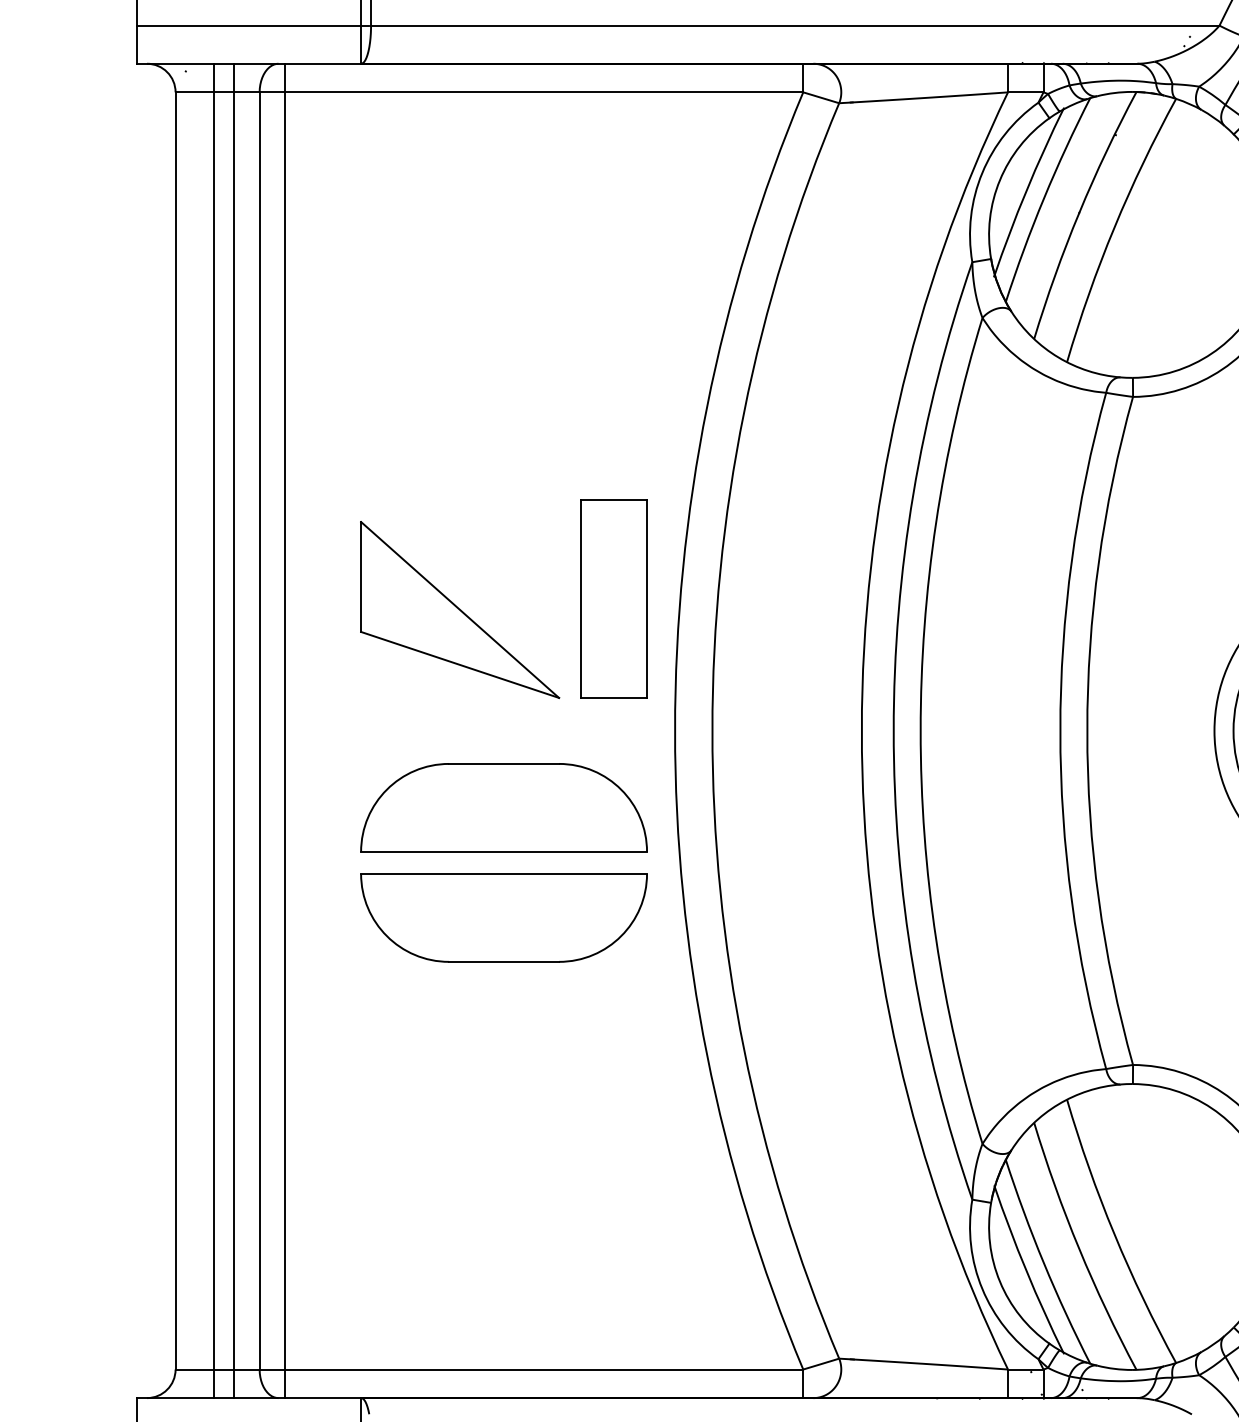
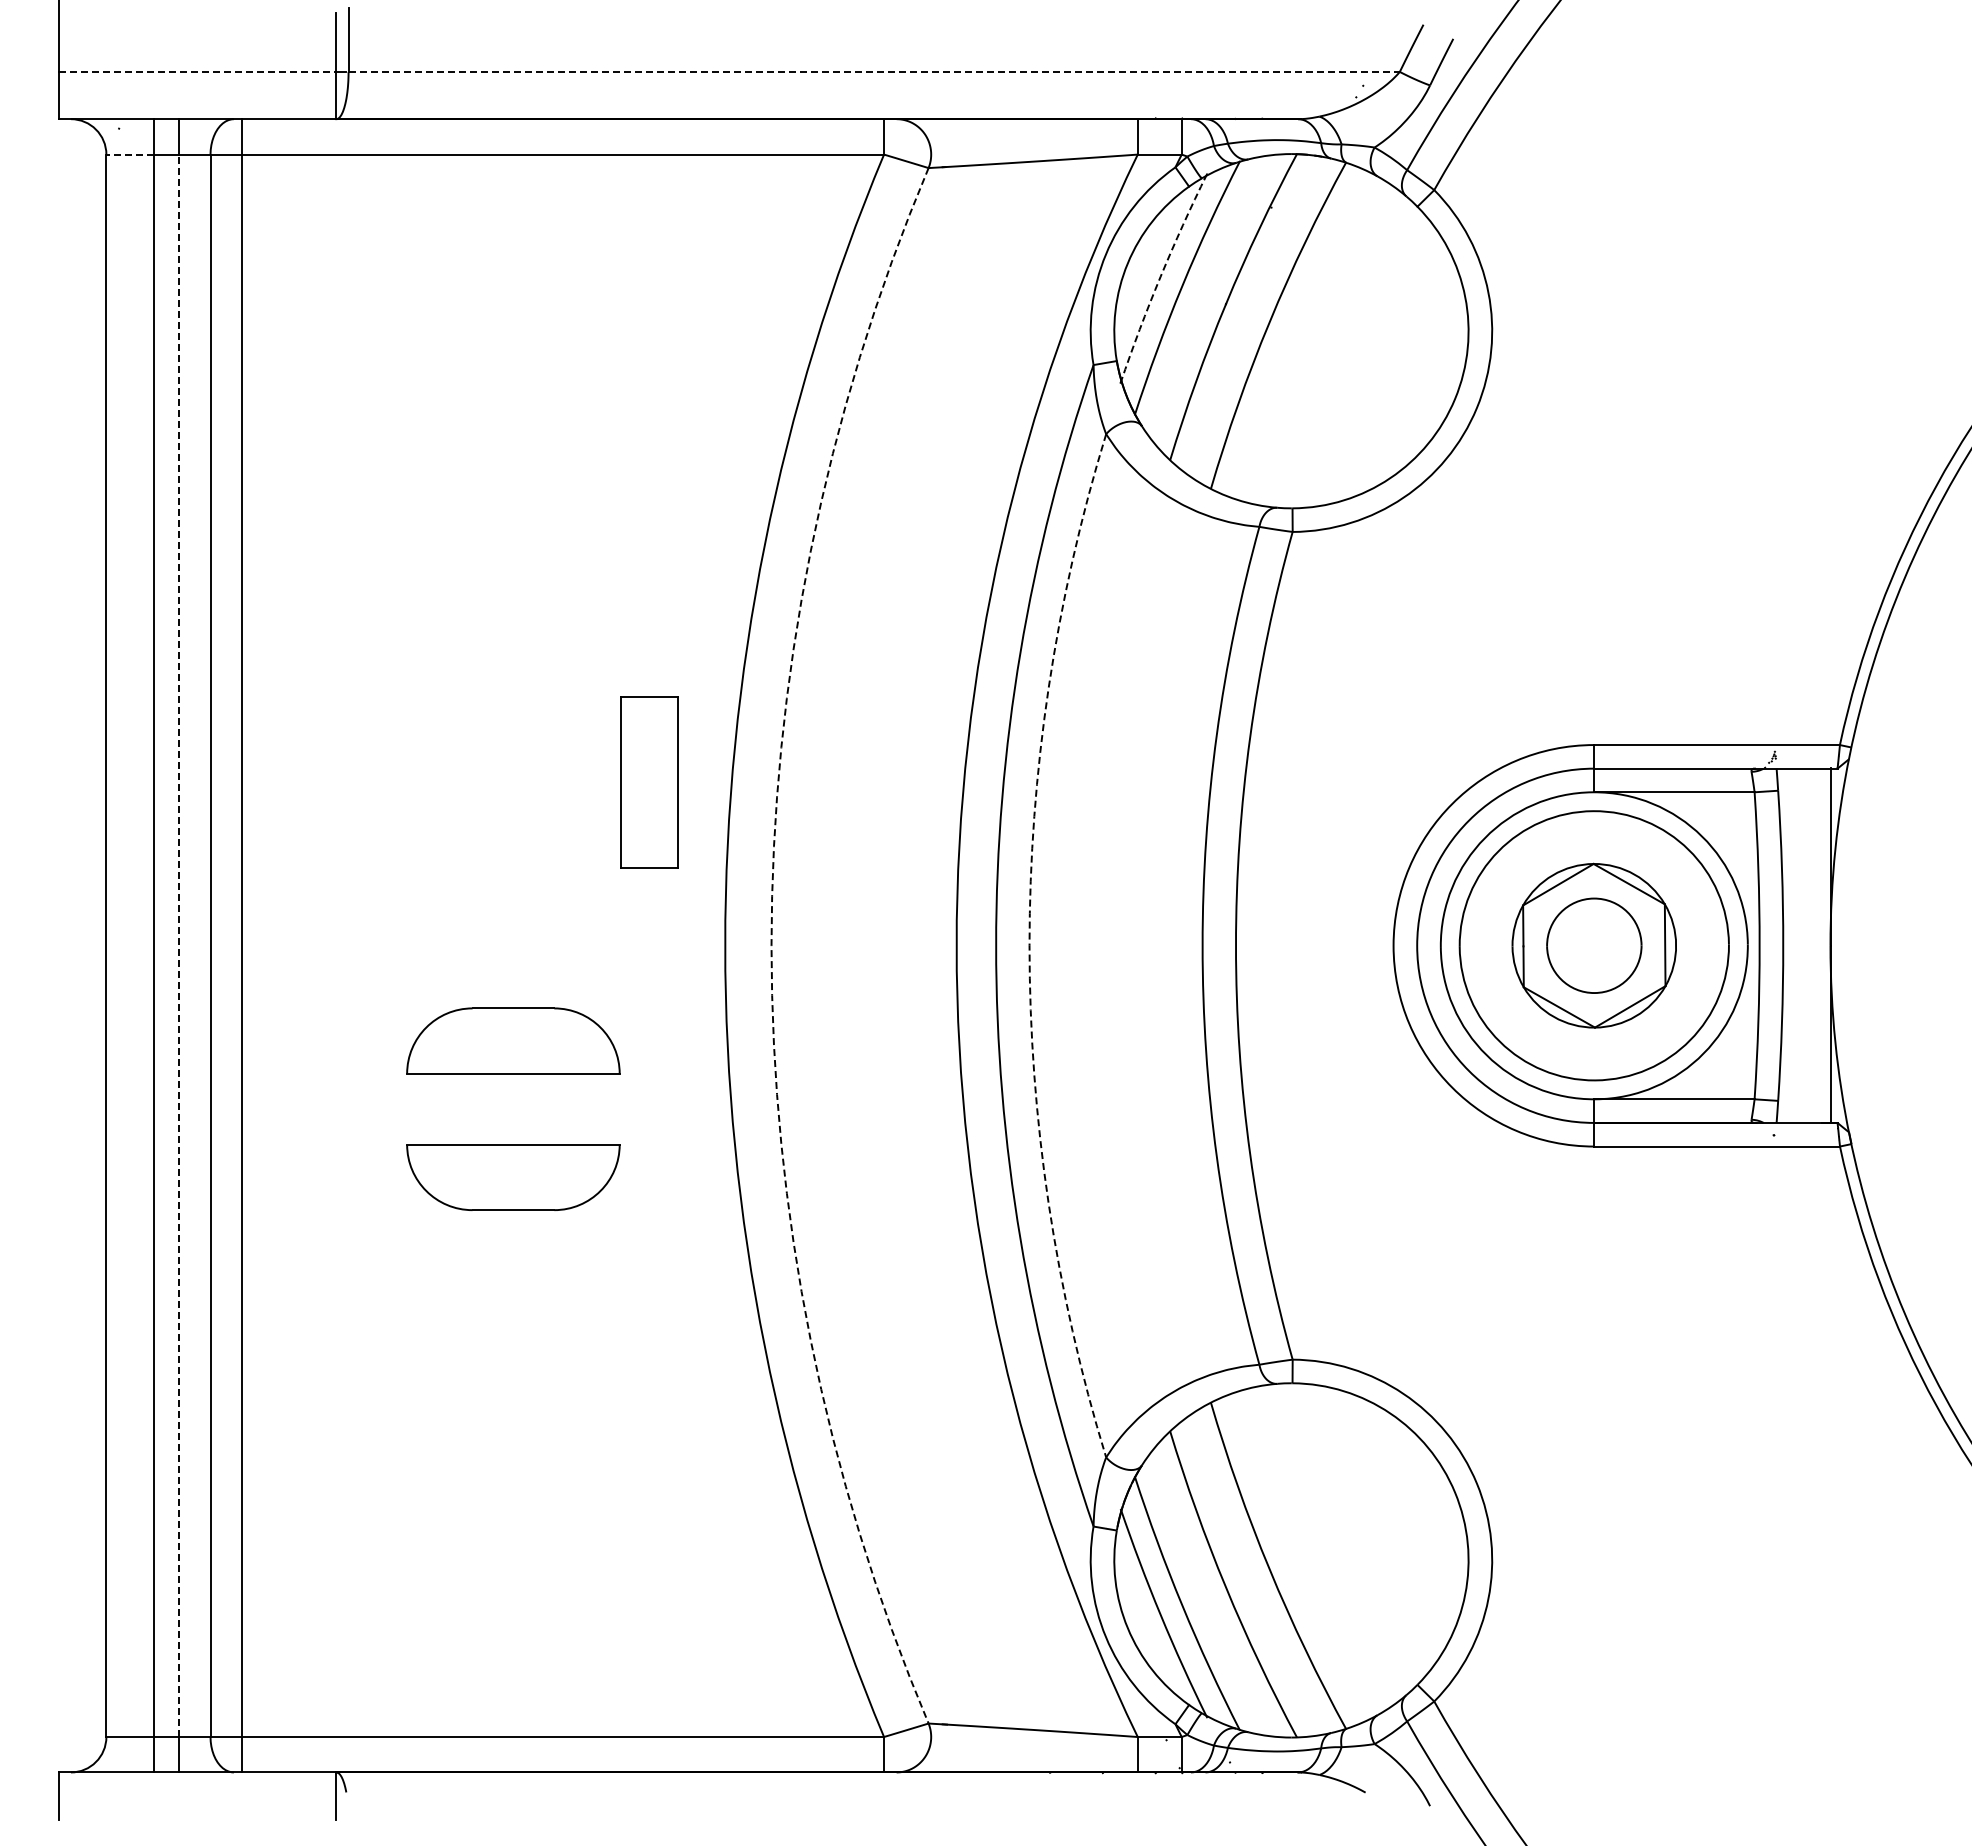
line: (249, 25) -> (197, 71), solid -> dashed
line: (795, 25) -> (874, 71), solid -> dashed
line: (195, 92) -> (130, 154), solid -> dashed
arc: (1026, 190) -> (1160, 276), solid -> dashed
part: (613, 599) -> (649, 782), size x0.7
part: (459, 609) -> (458, 795), removed
line: (234, 730) -> (179, 945), solid -> dashed
arc: (712, 730) -> (771, 945), solid -> dashed
arc: (920, 730) -> (1029, 945), solid -> dashed
part: (504, 807) -> (513, 1040), size x0.6
part: (504, 917) -> (513, 1177), size x0.6

